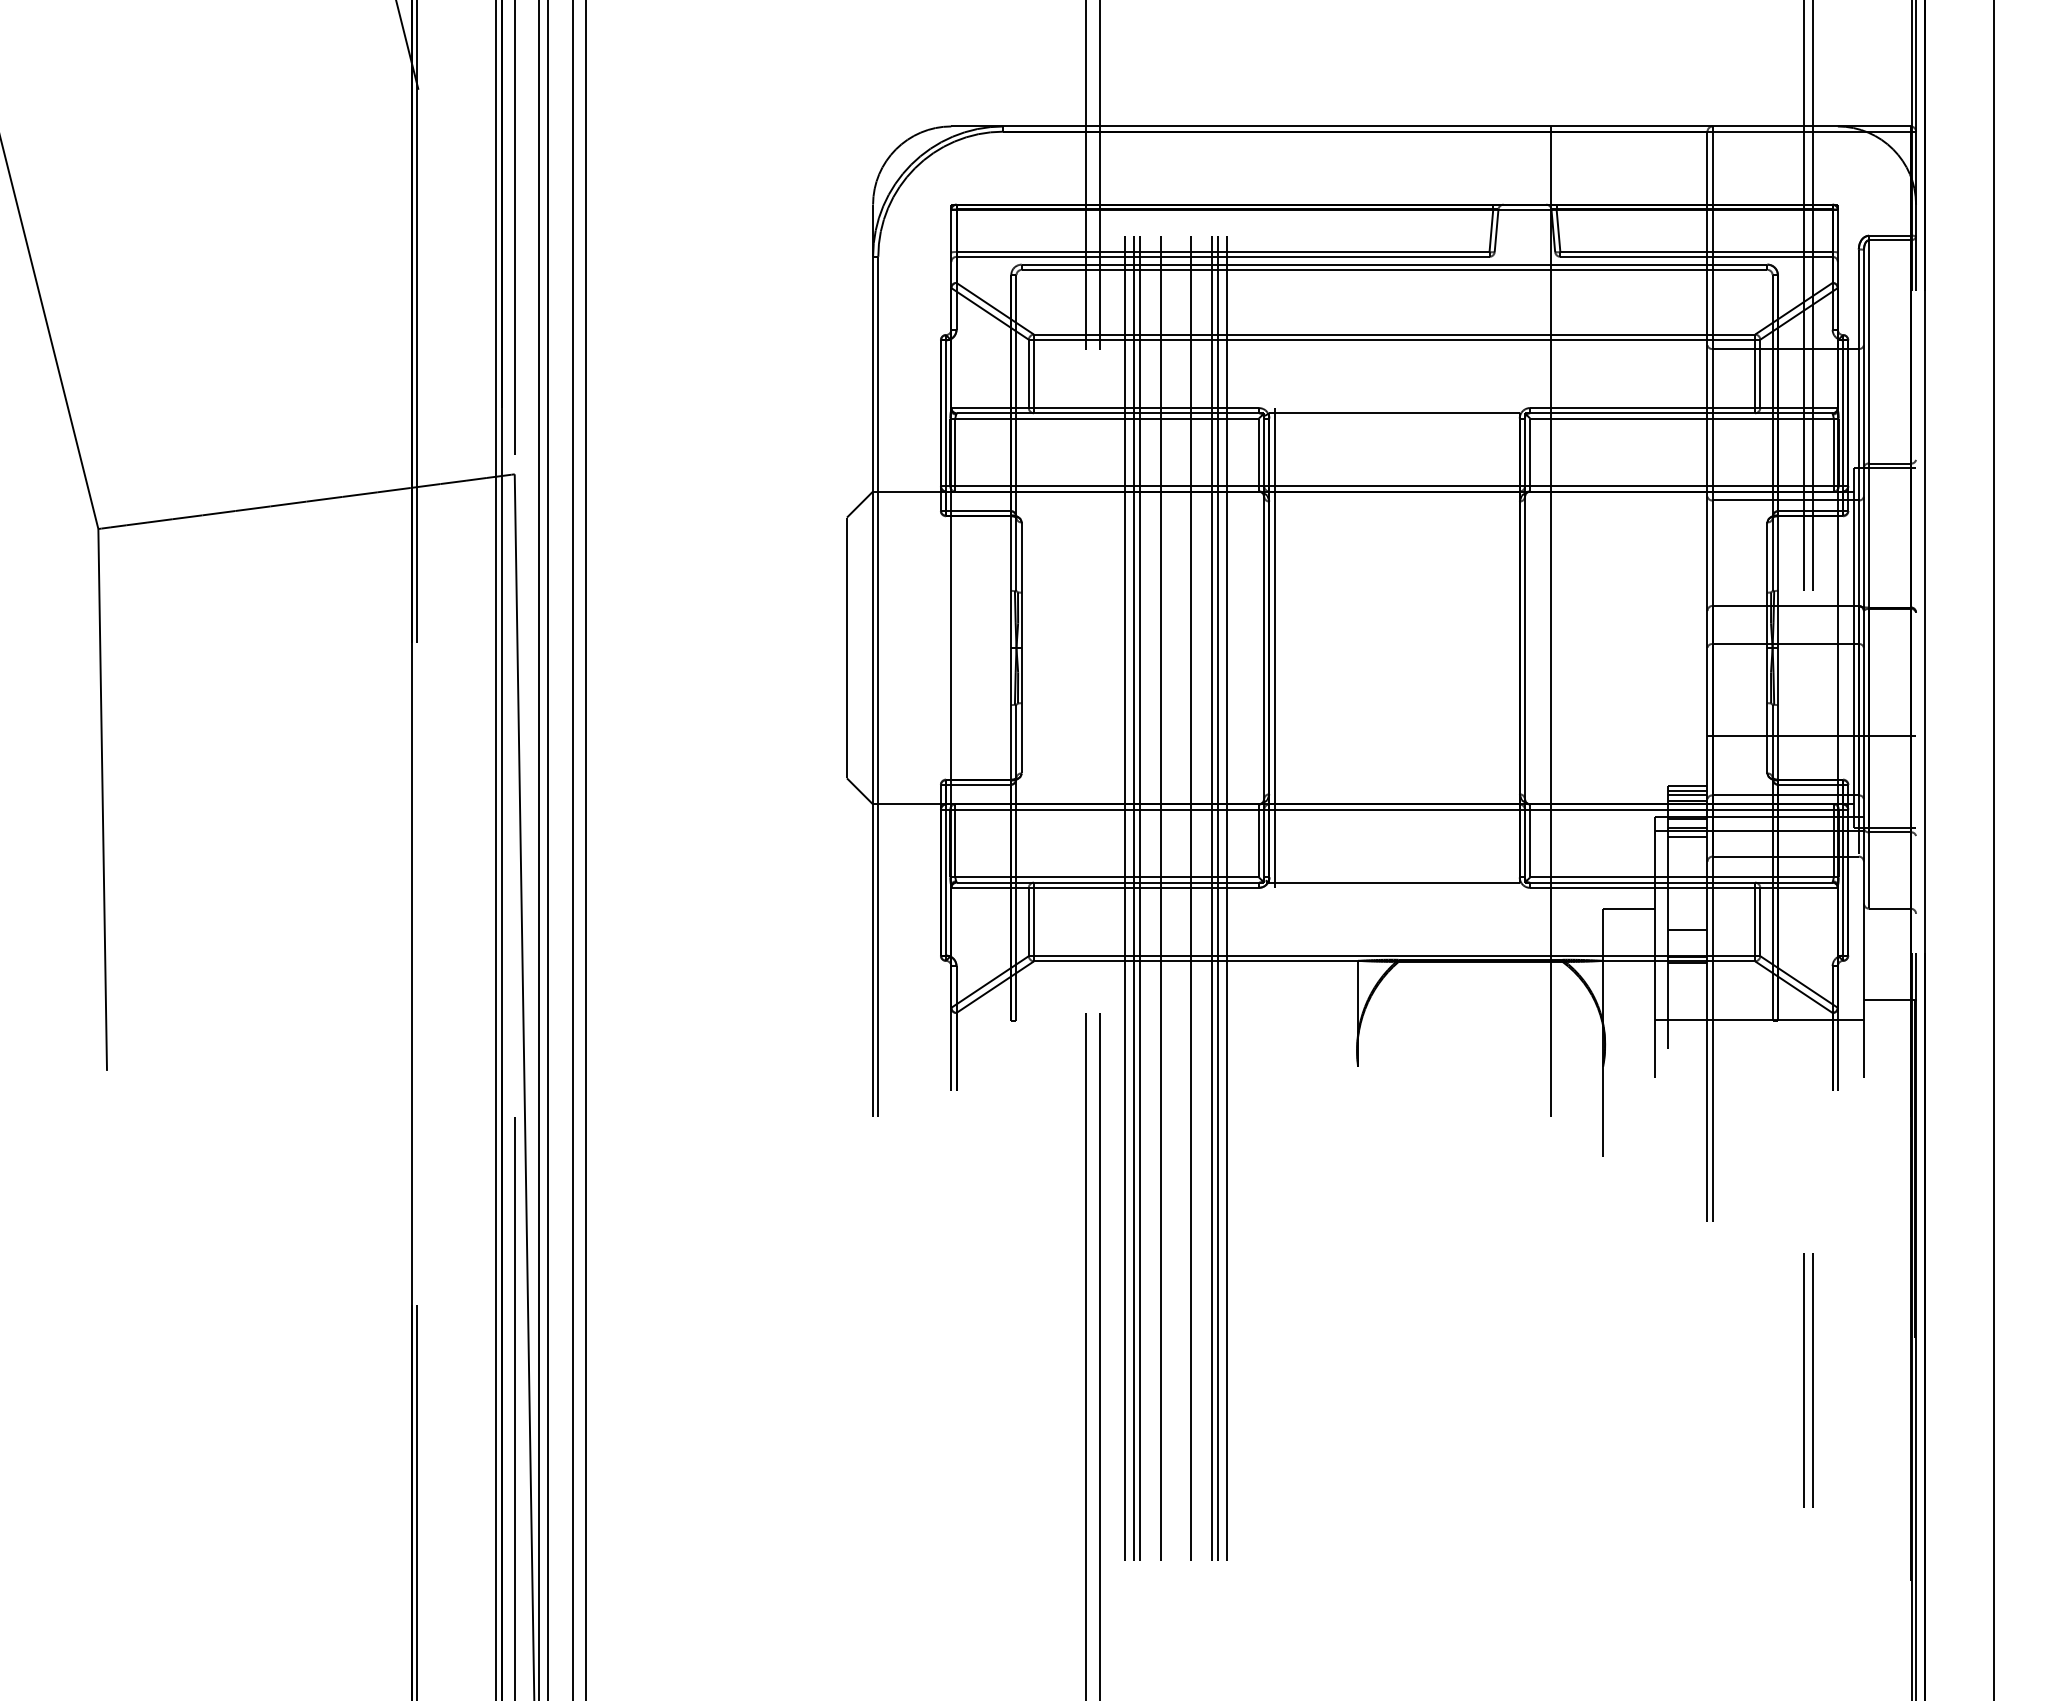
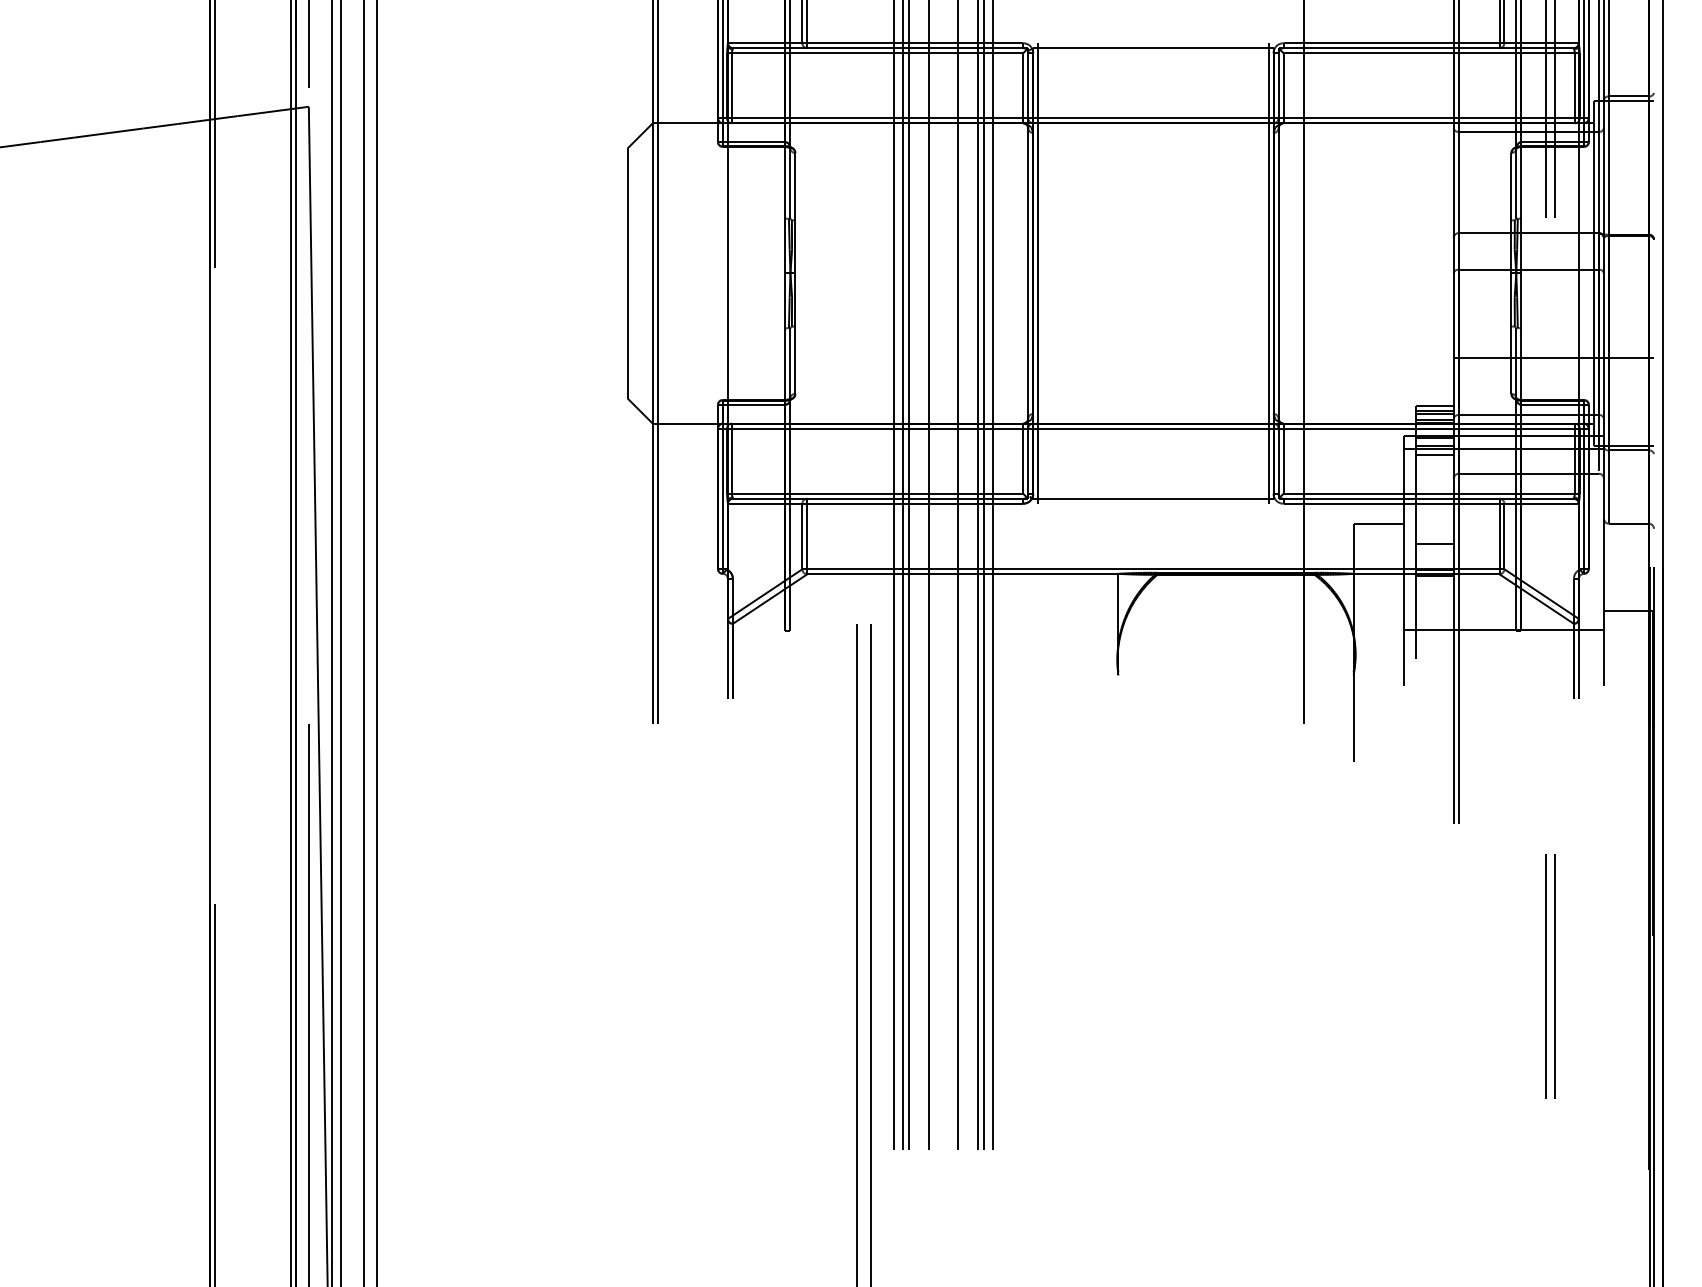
line: (1514, 647) -> (1268, 273), added

